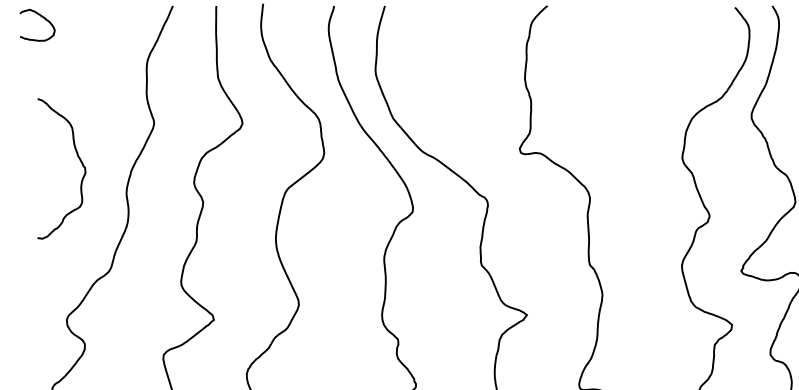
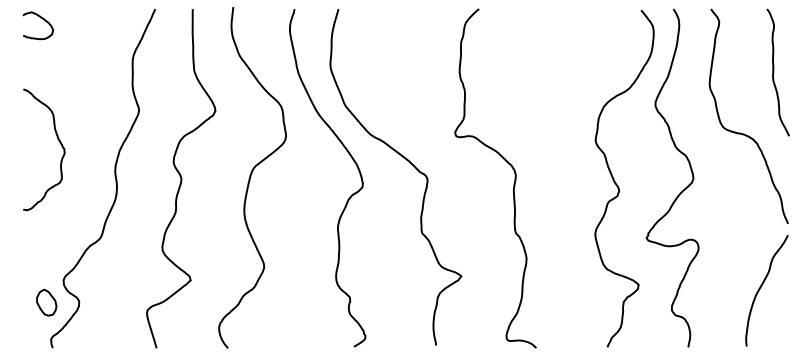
curve: (77, 156) -> (57, 139), moved
part: (47, 345) -> (46, 302), added

